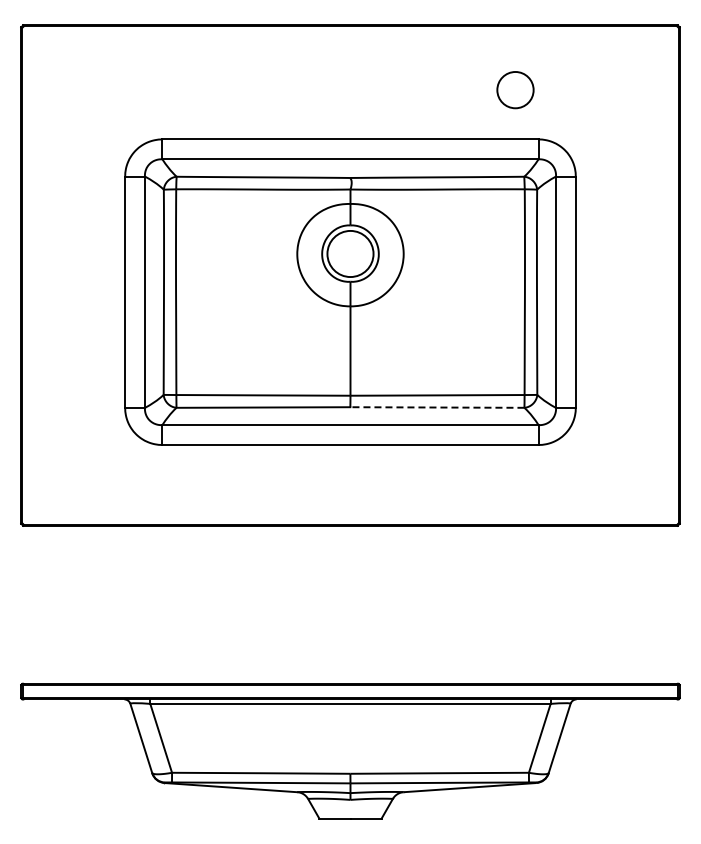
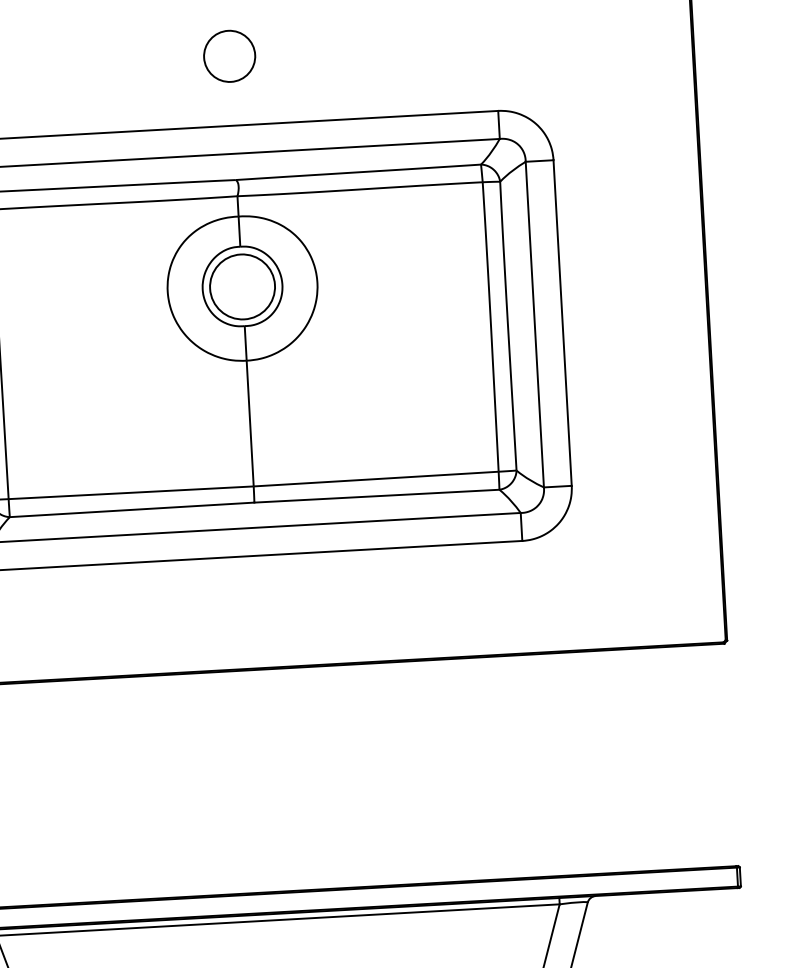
circle: (515, 90) -> (229, 56), moved
line: (436, 407) -> (375, 496), dashed -> solid

